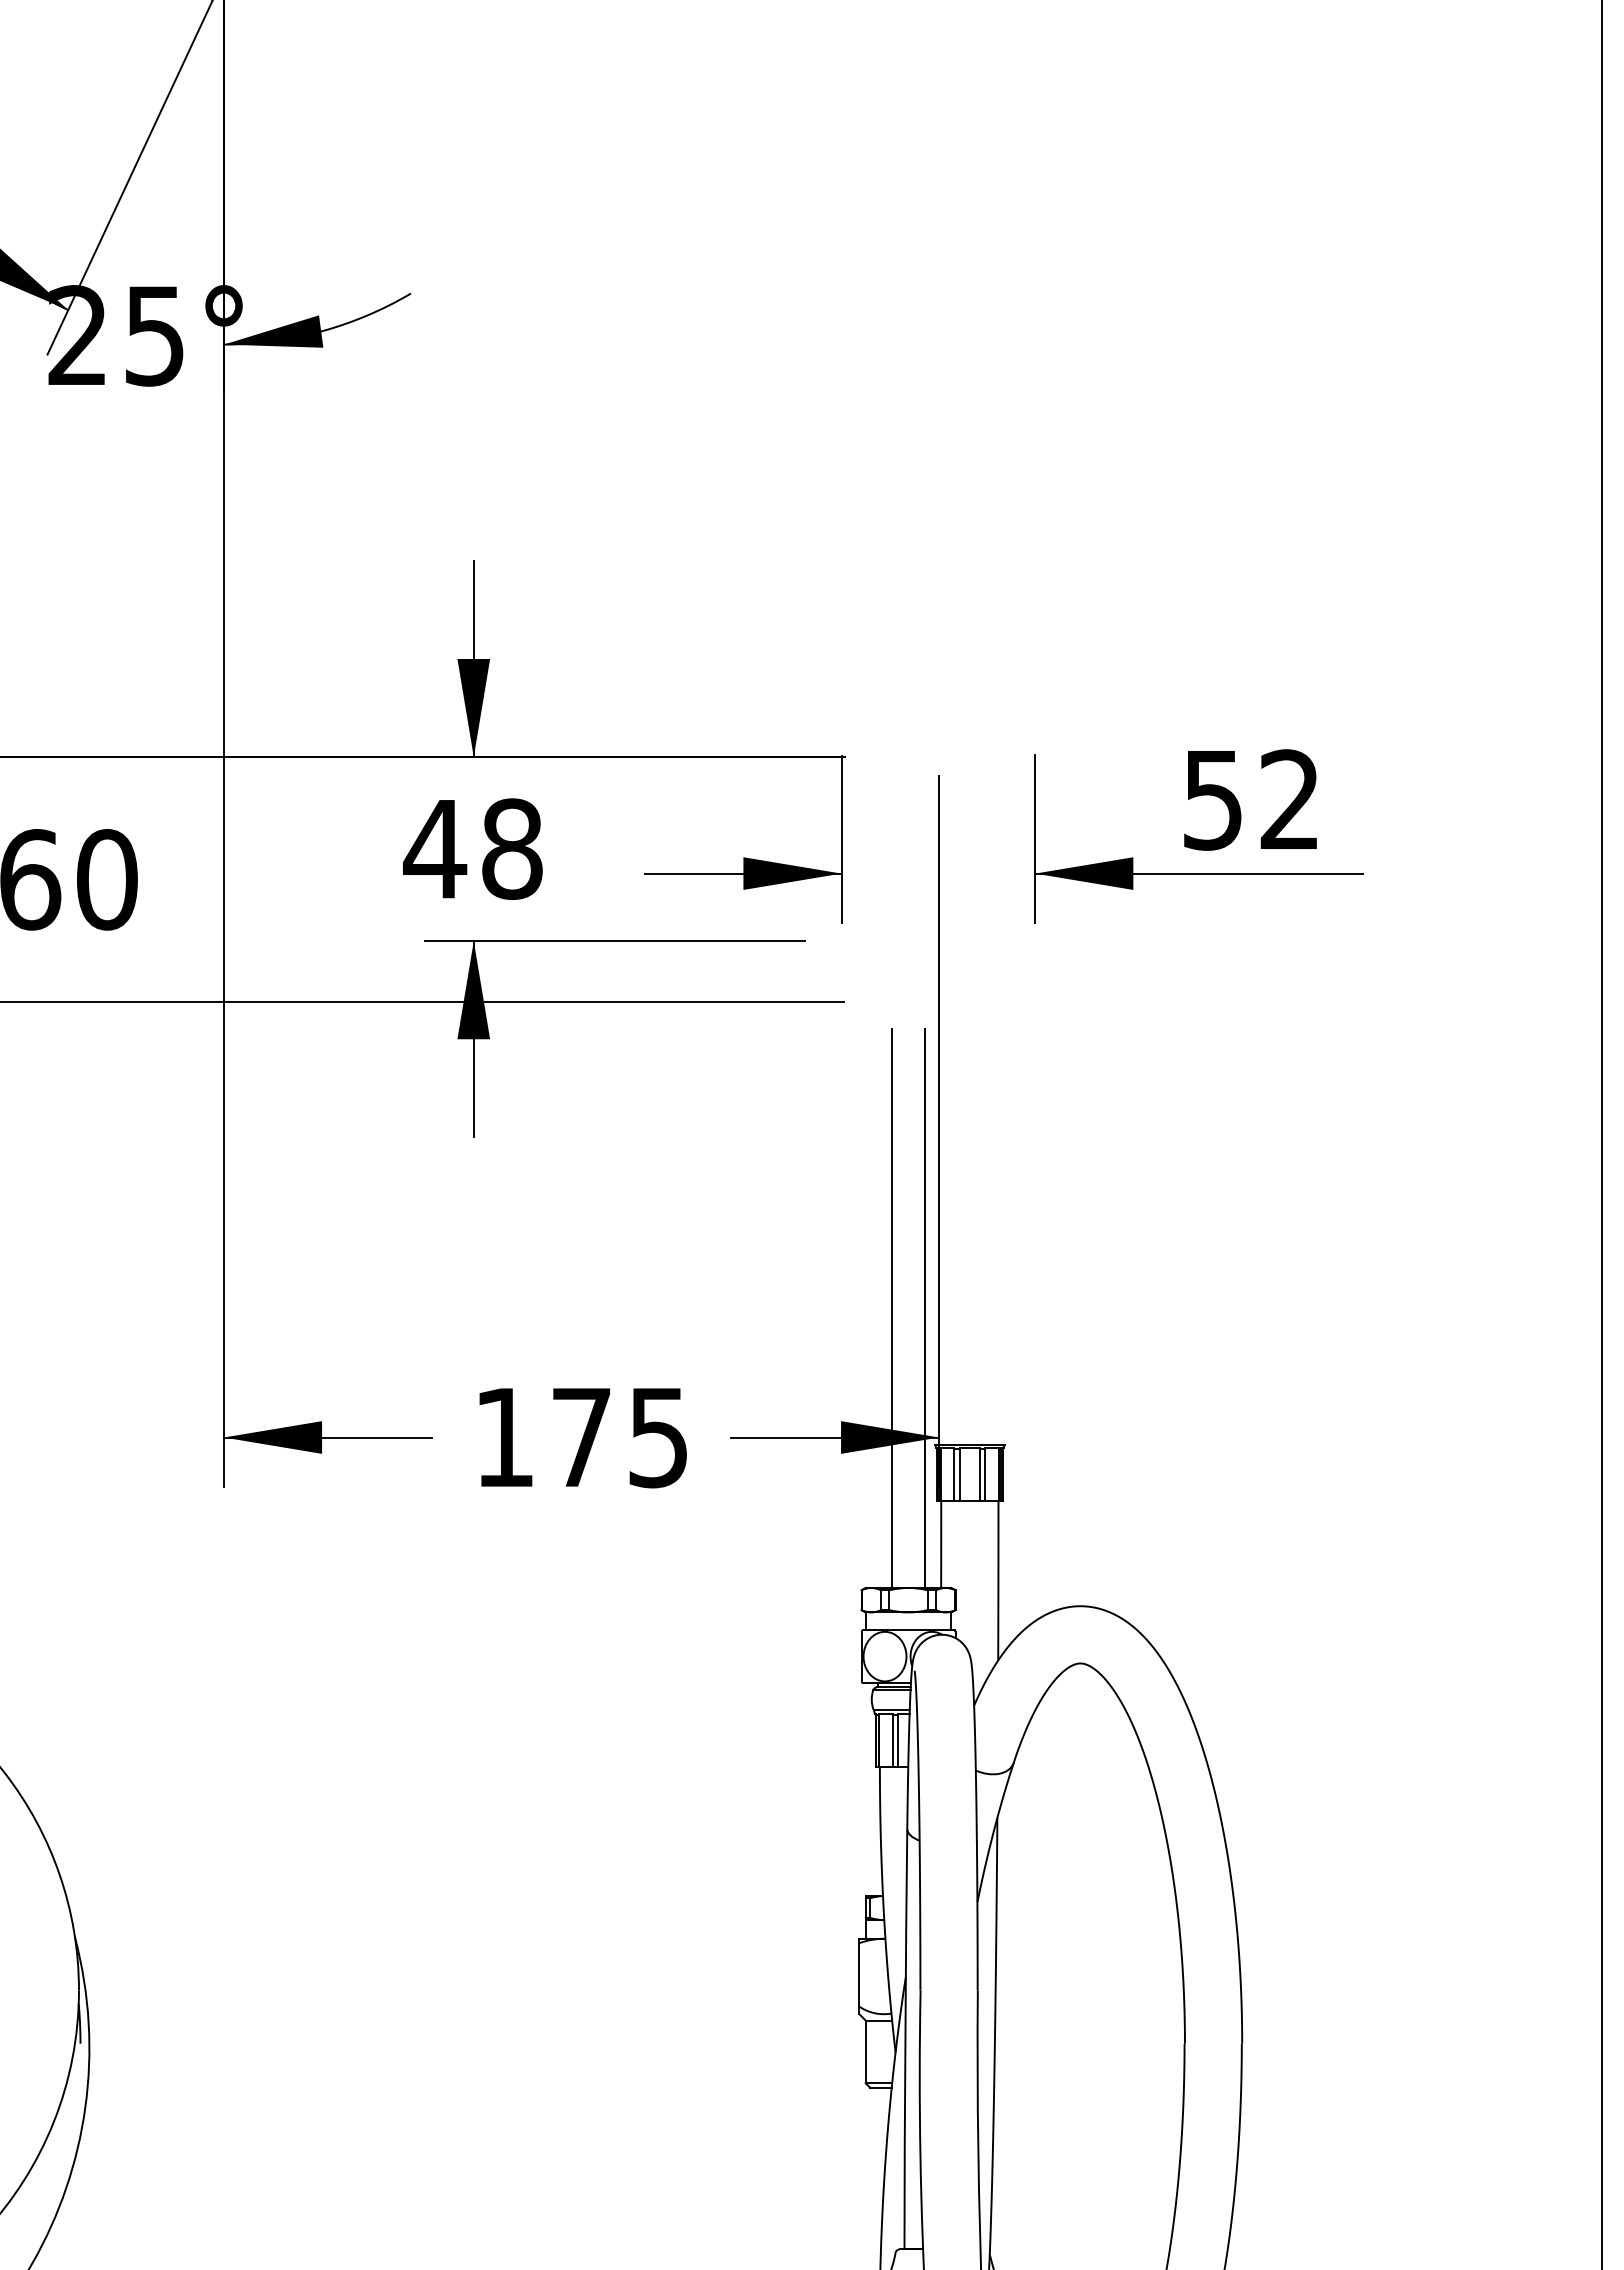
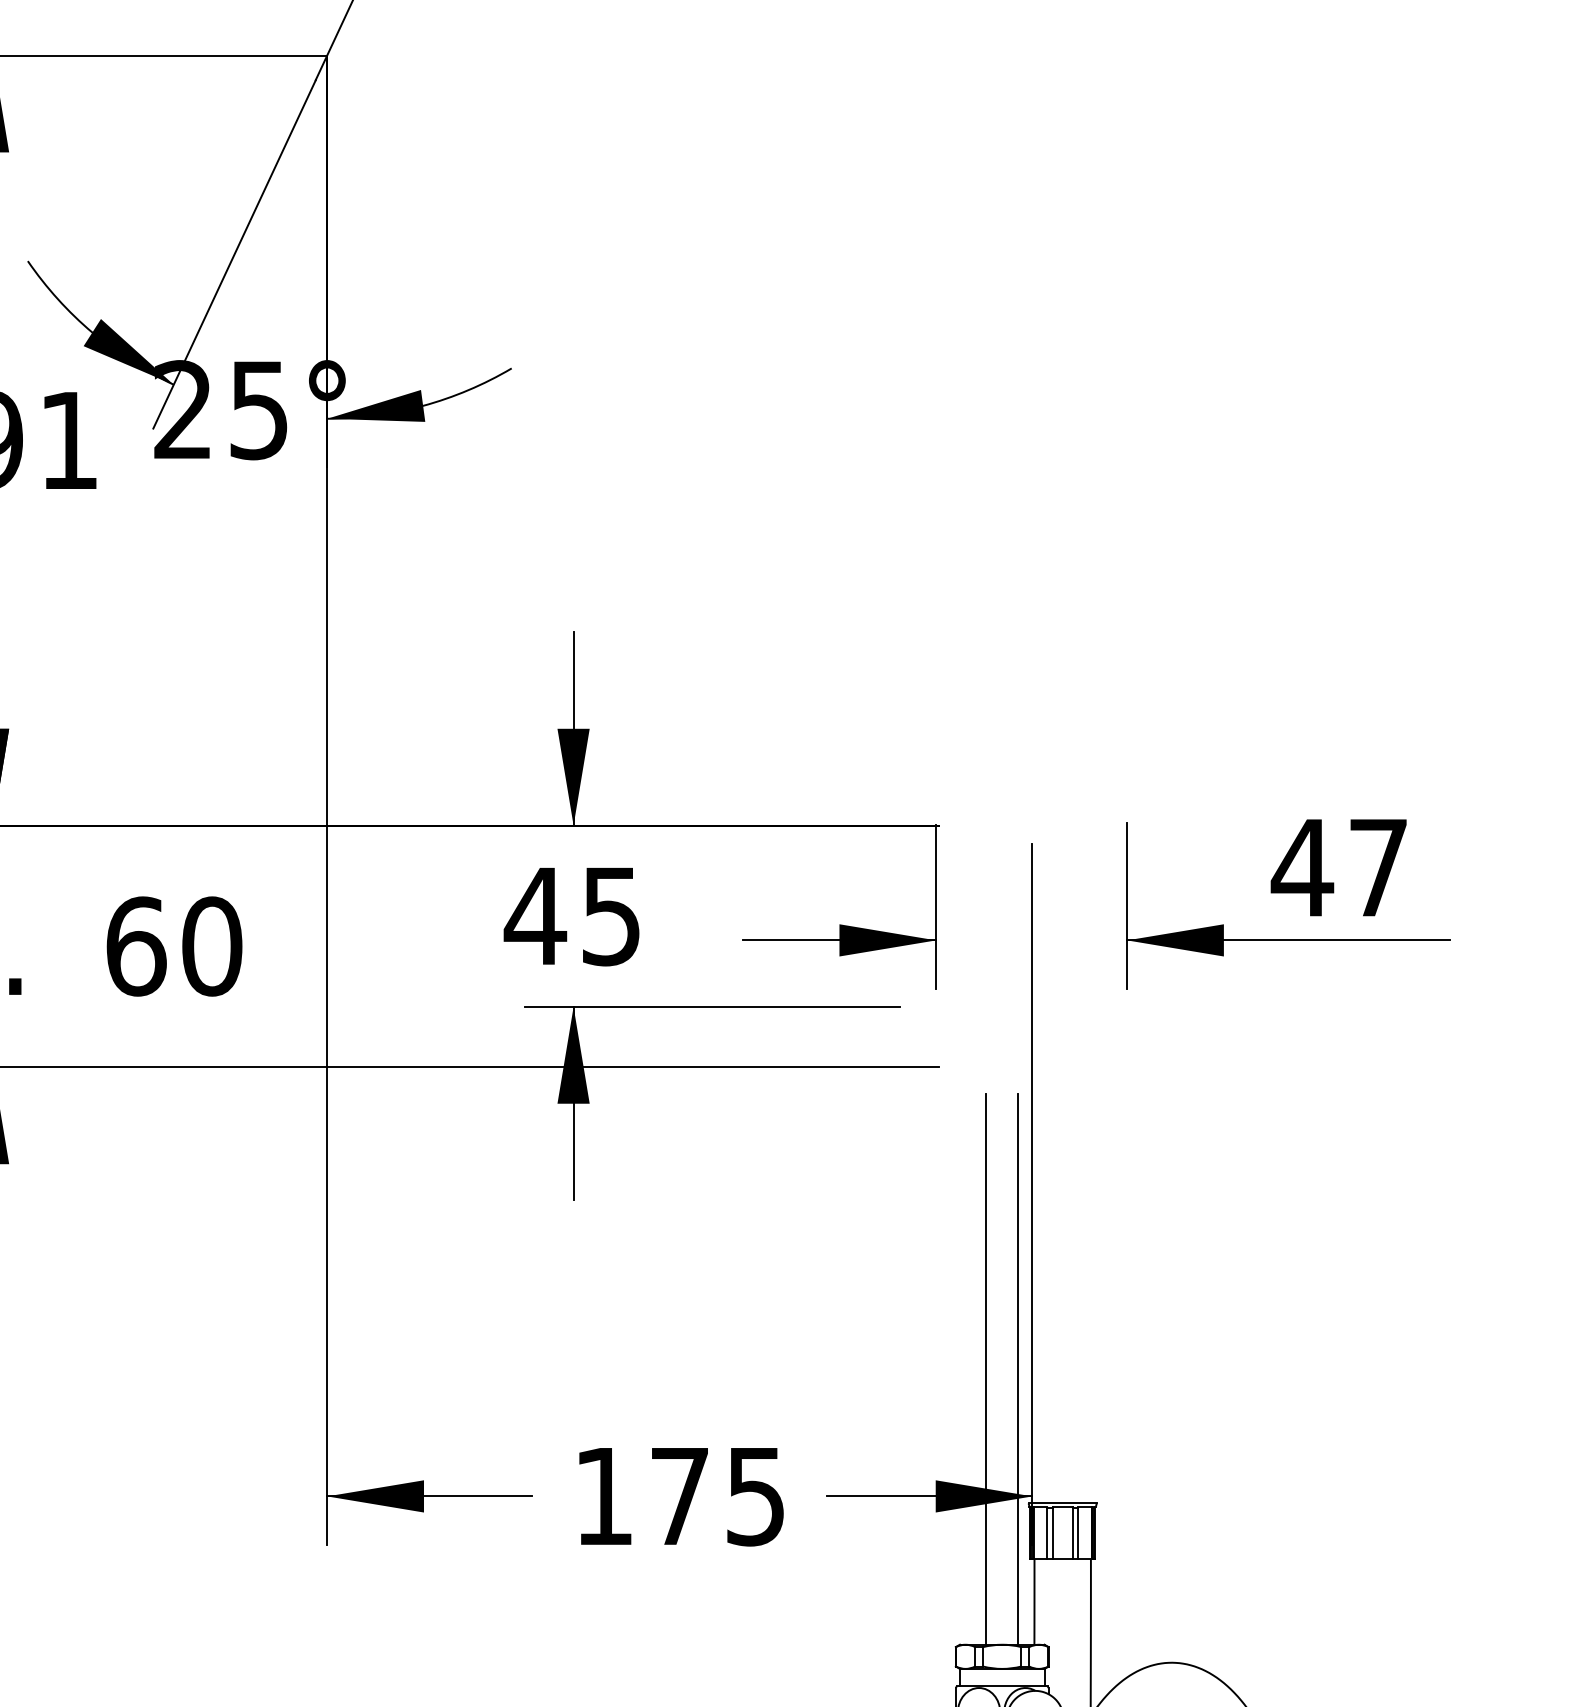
text: (1249, 799) -> (1338, 867), 52 -> 47
text: (512, 849) -> (611, 916), 48 -> 45

